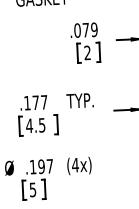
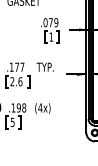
text: (87, 51) -> (51, 36), 2 -> 1
text: (35, 125) -> (16, 81), 4.5 -> 2.6
text: (50, 165) -> (24, 107), .197 -> .198

